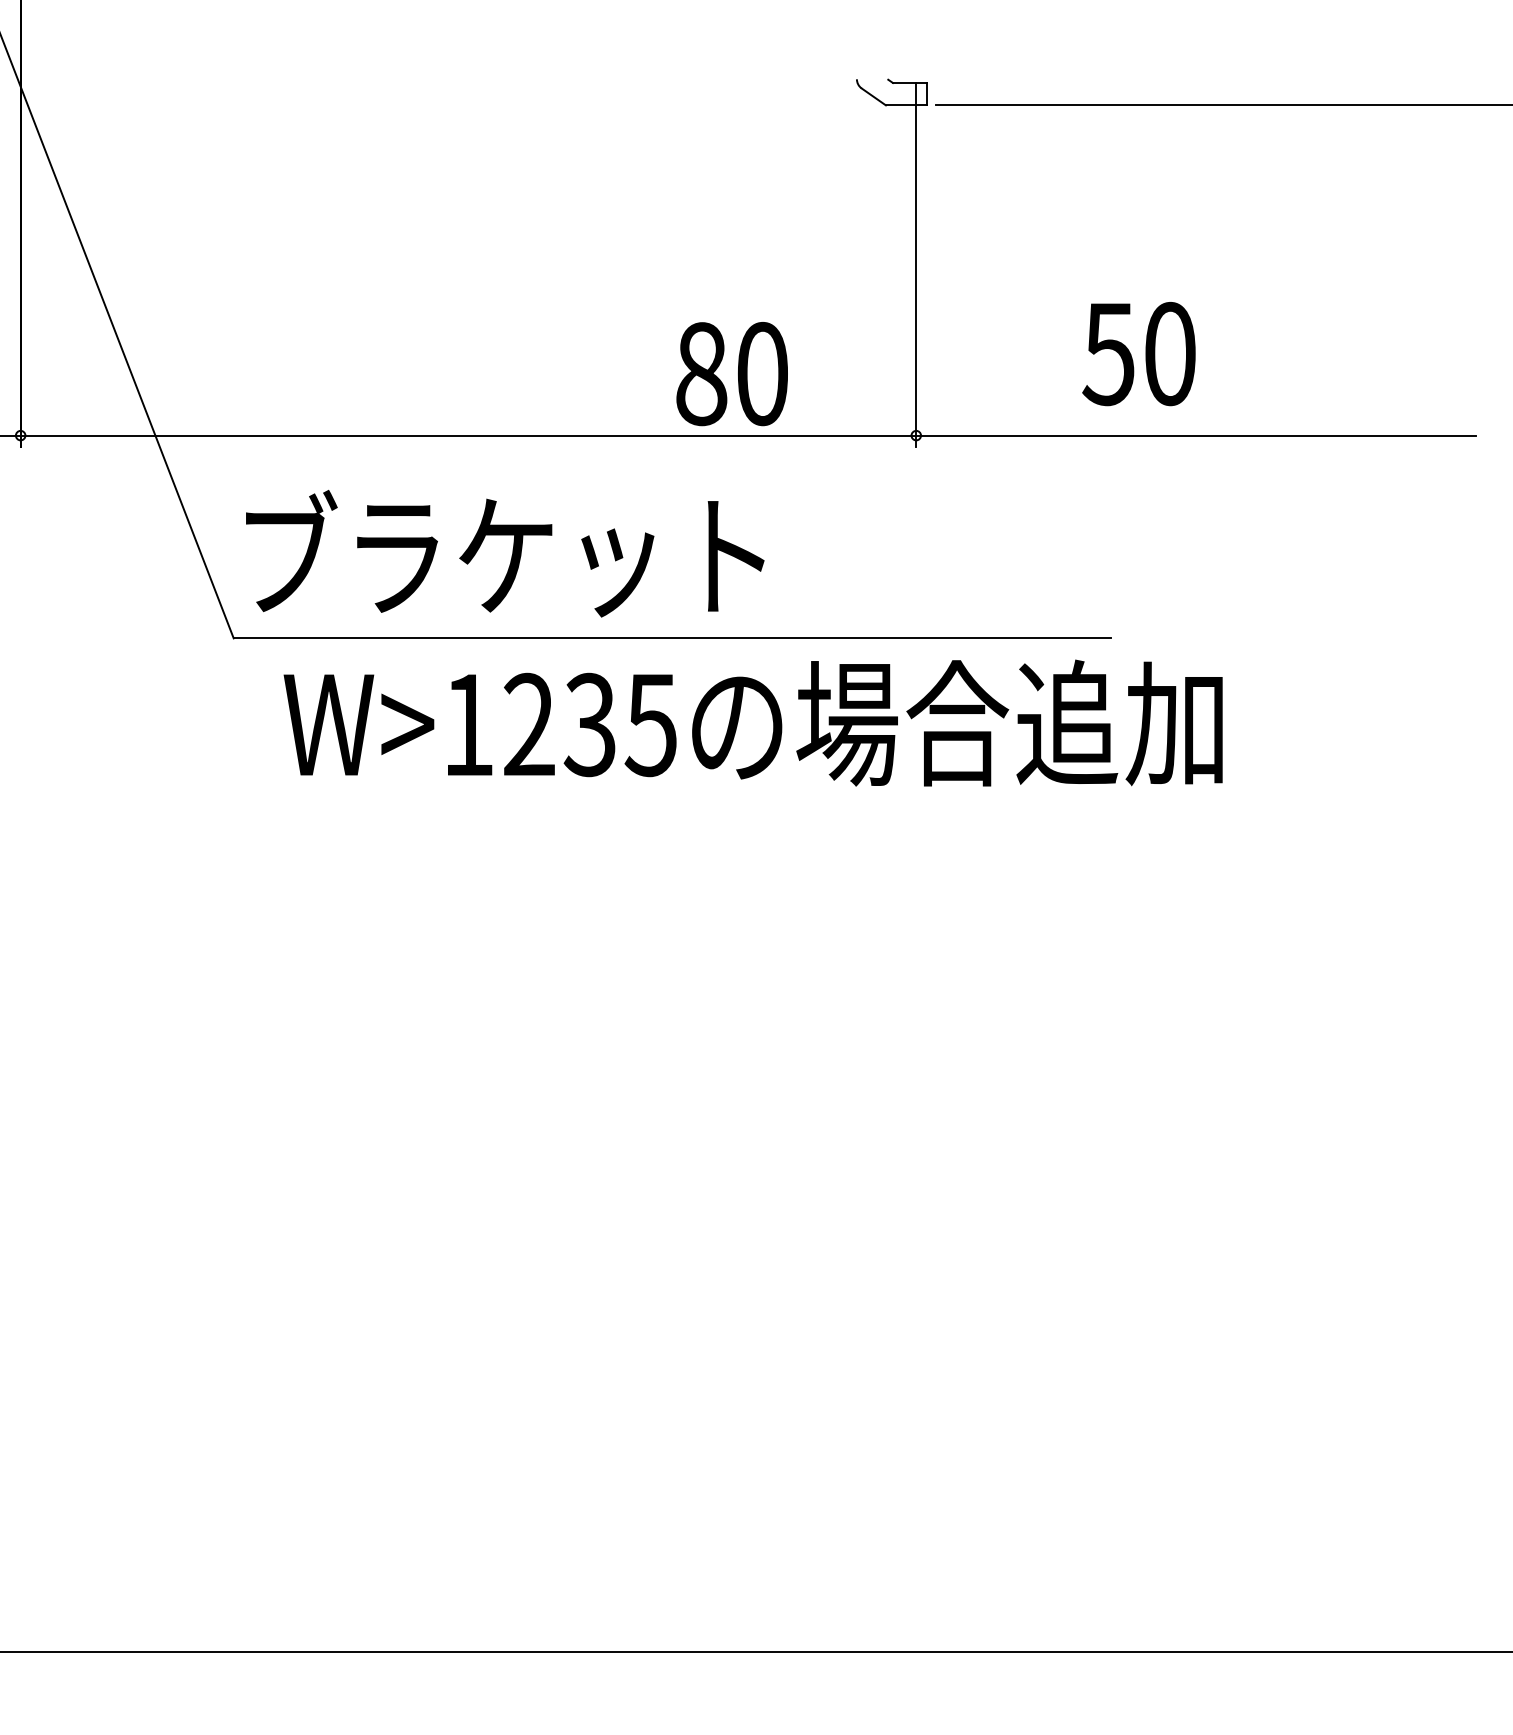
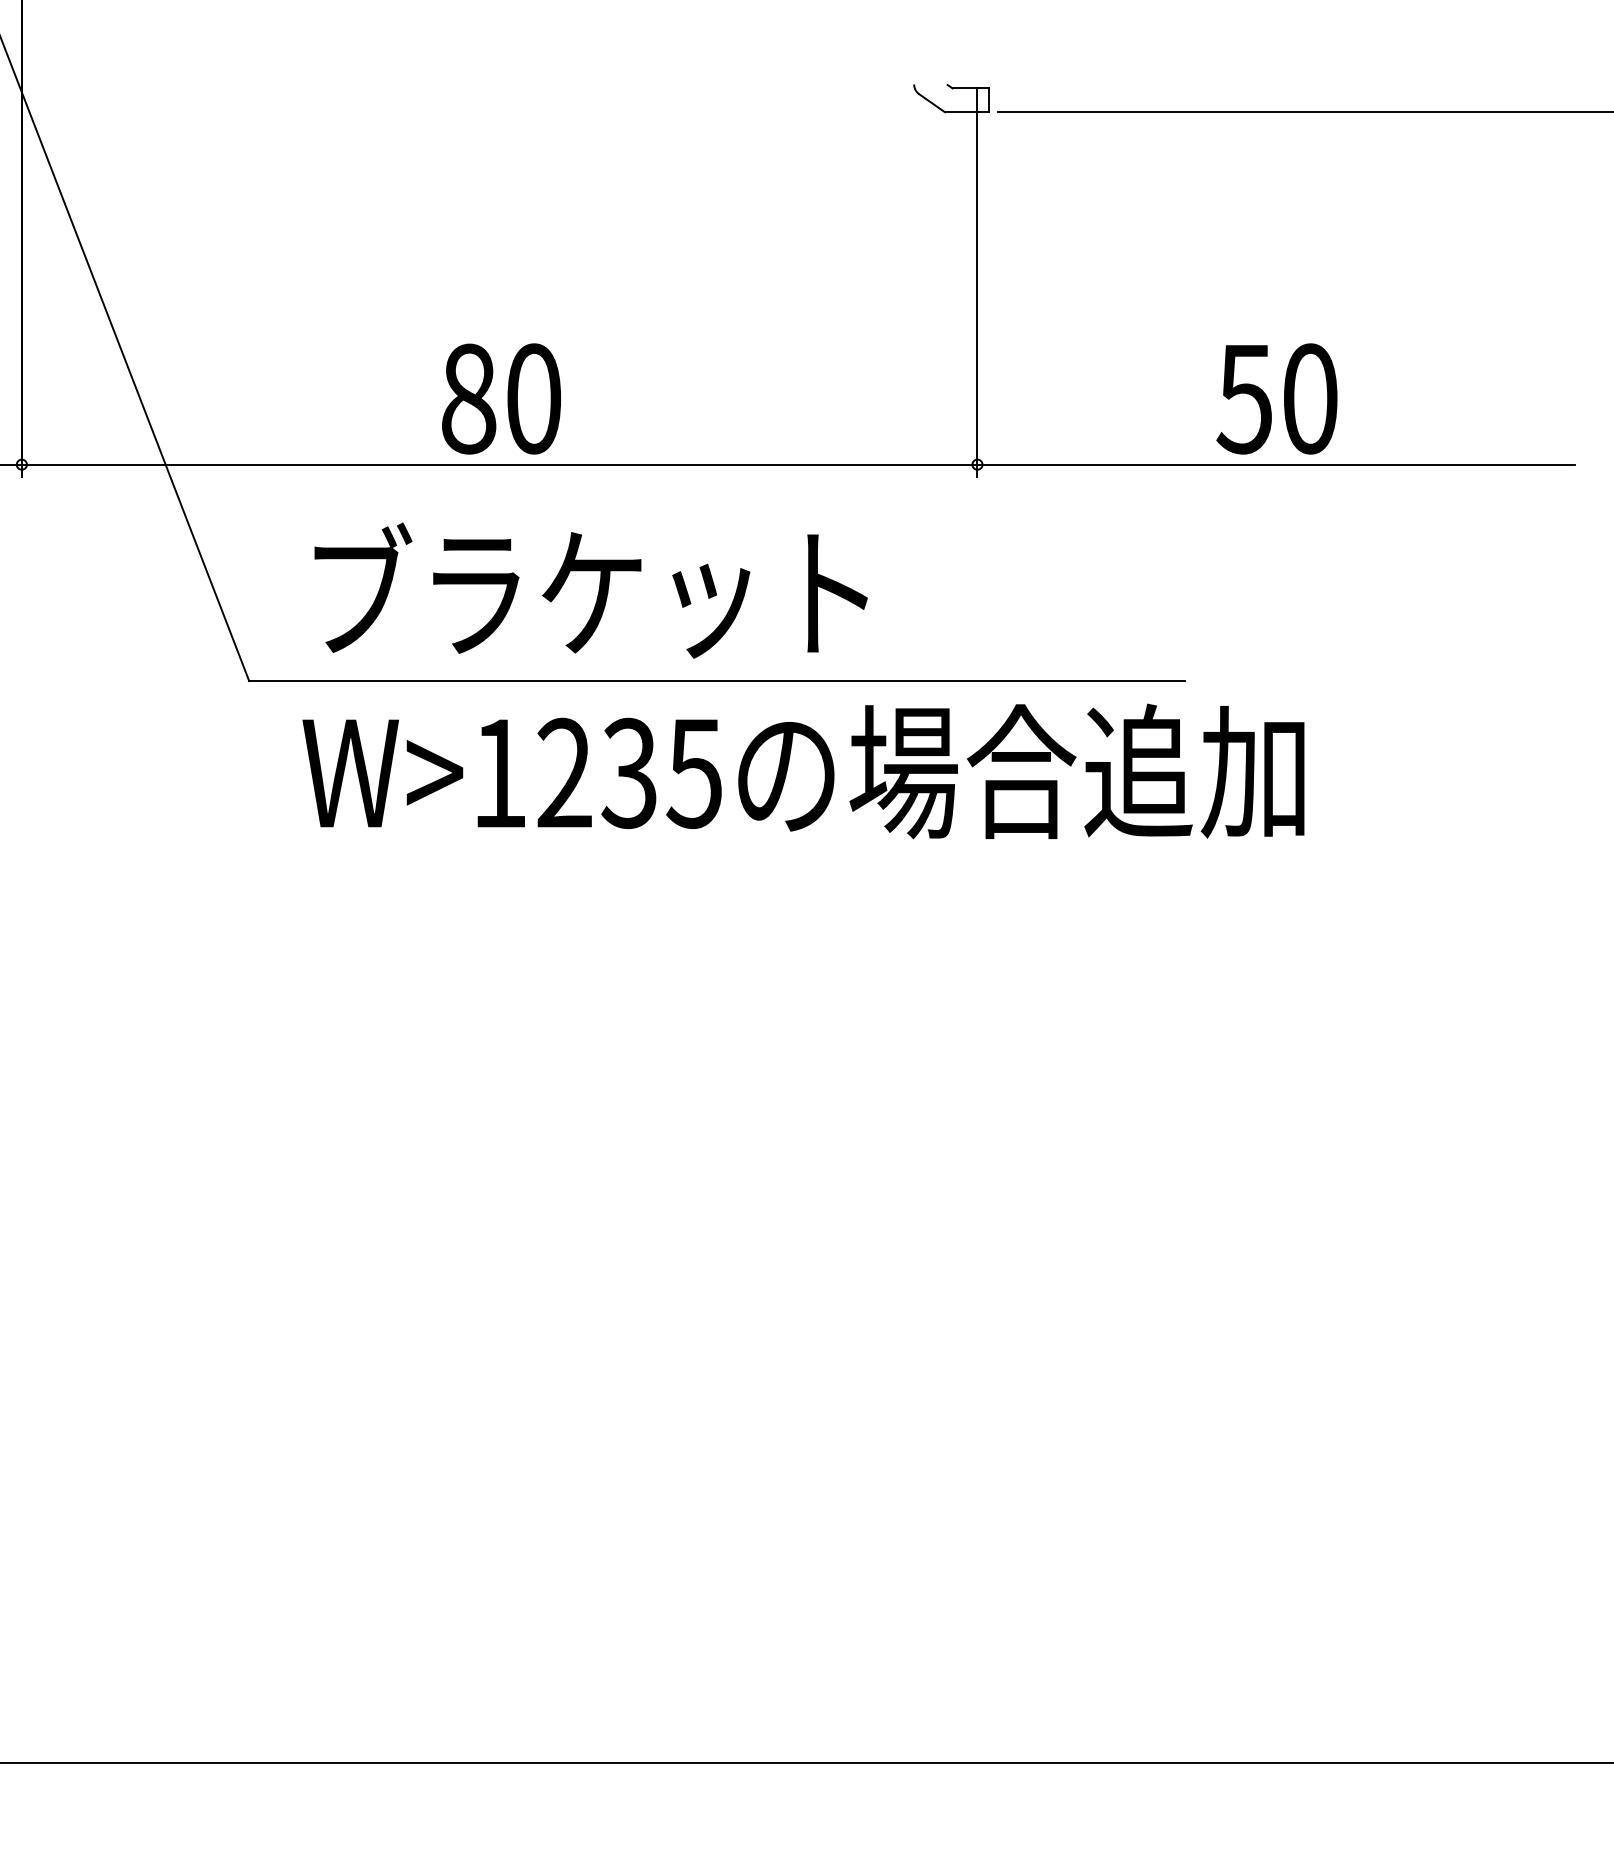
text: (1138, 354) -> (1276, 399), moved
text: (731, 374) -> (500, 399), moved
text: (505, 553) -> (591, 590), moved

